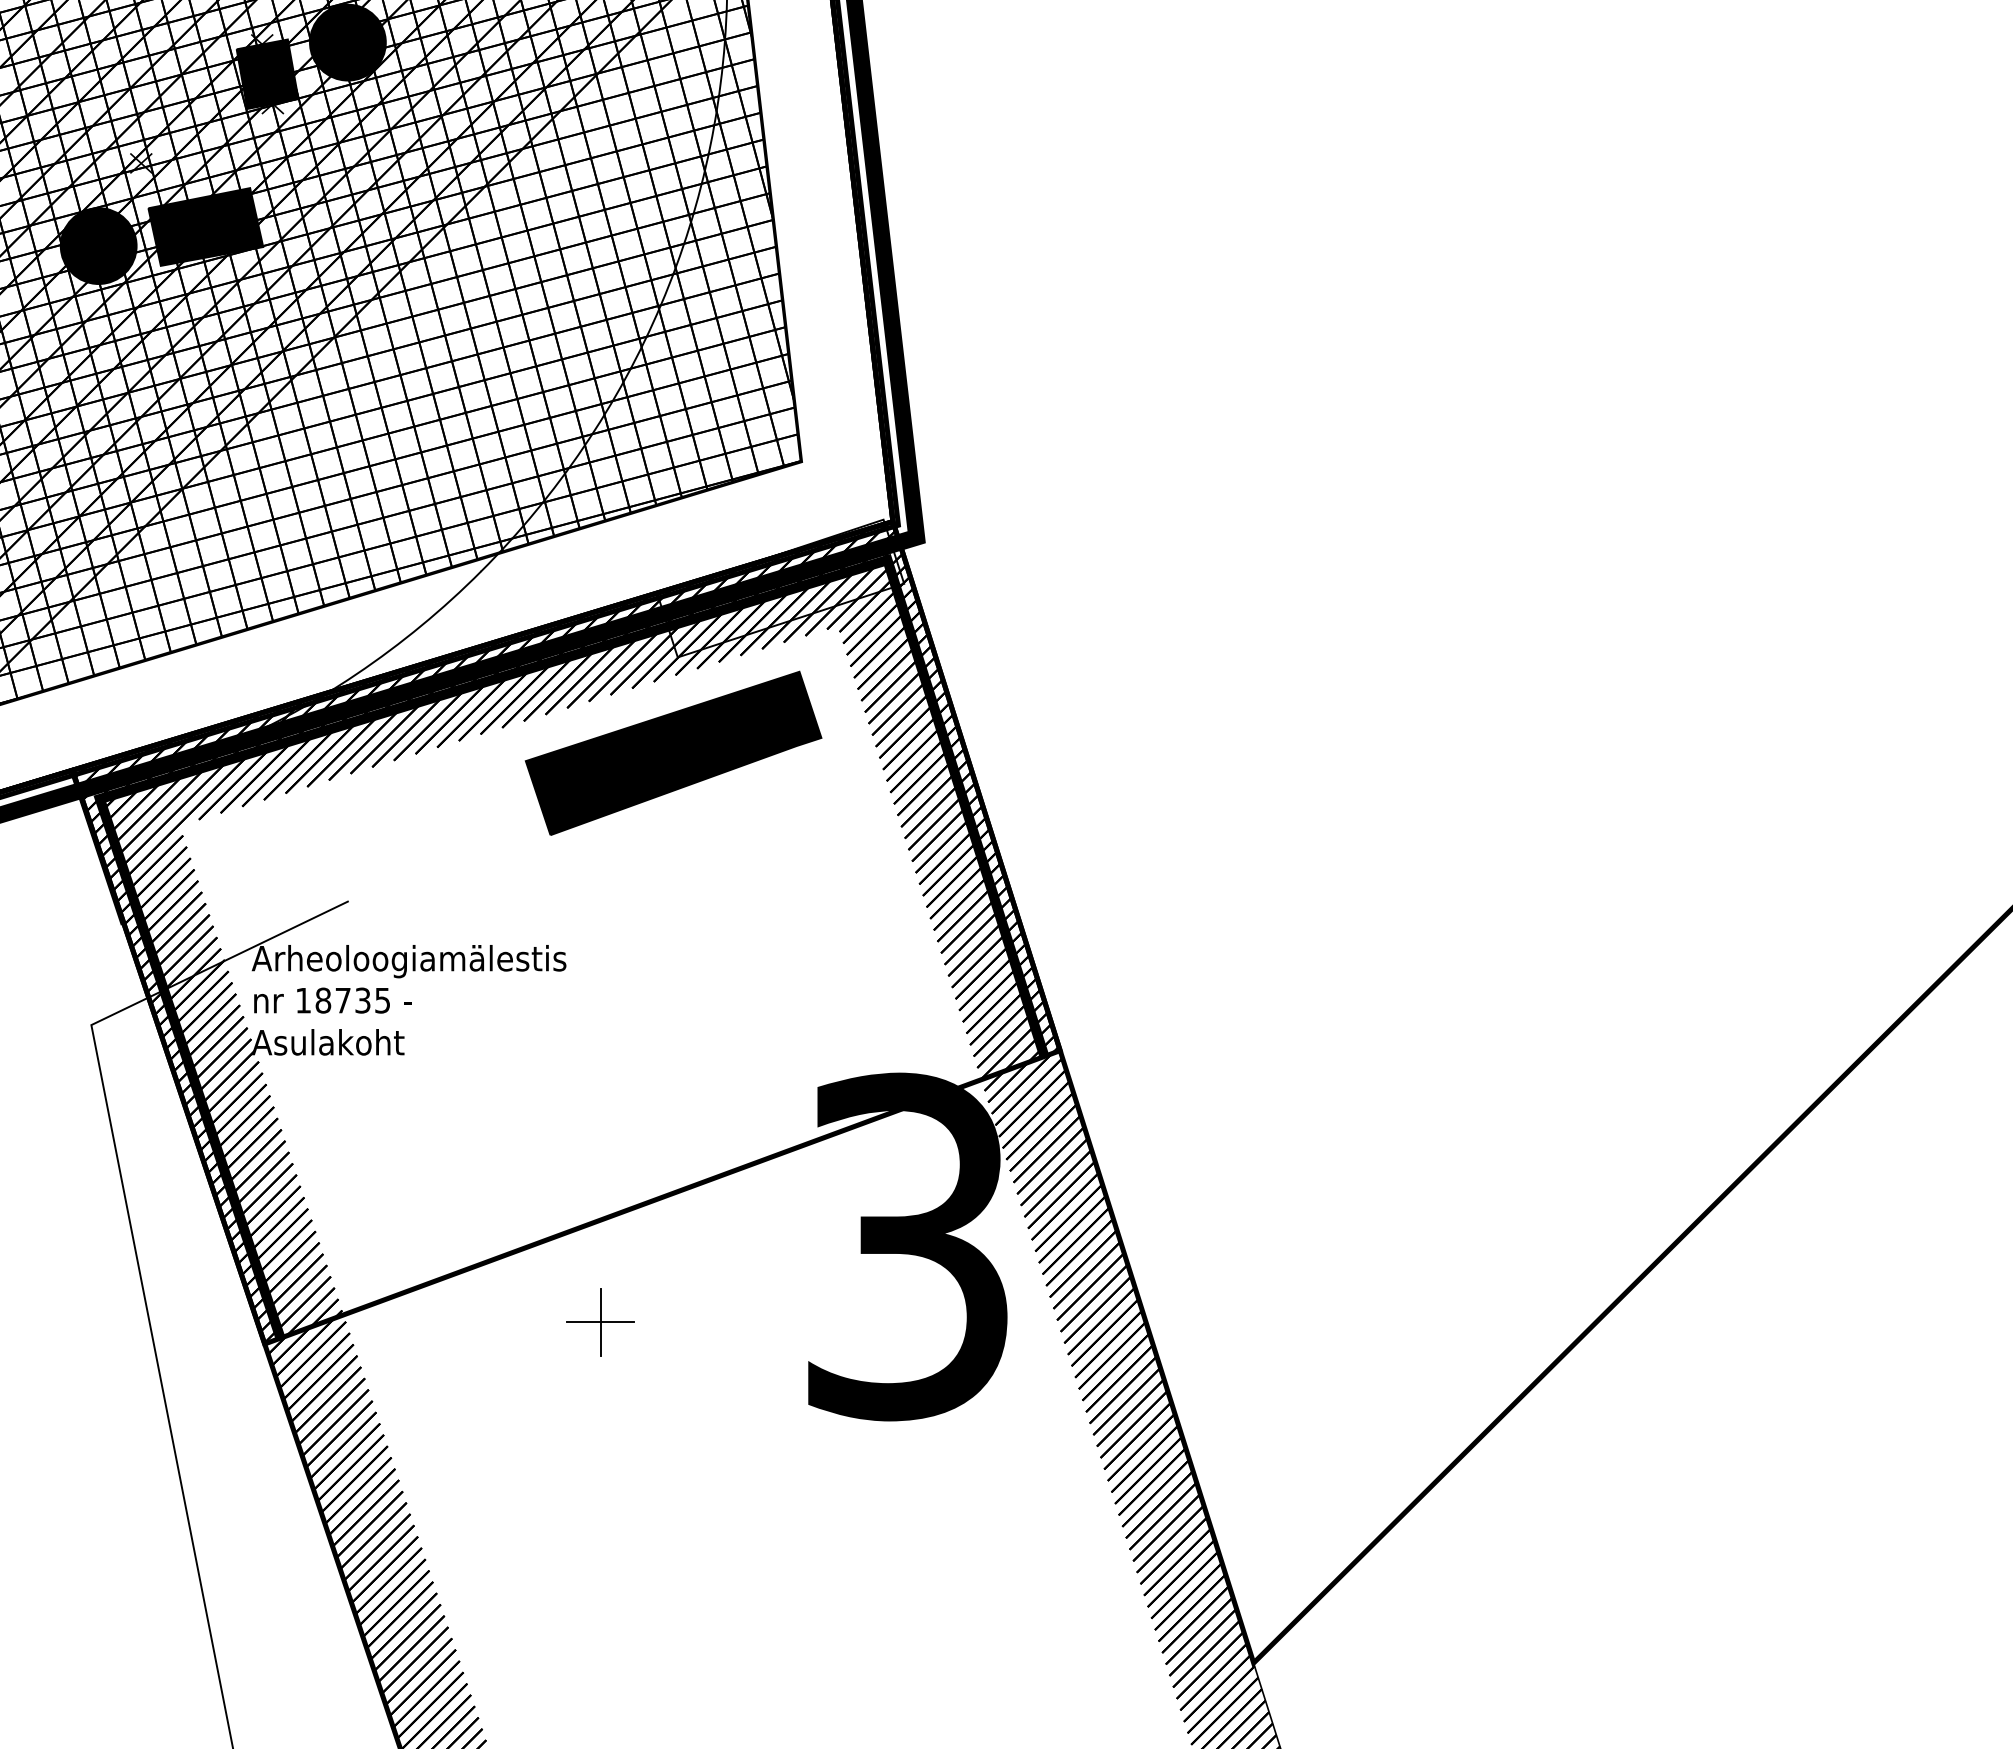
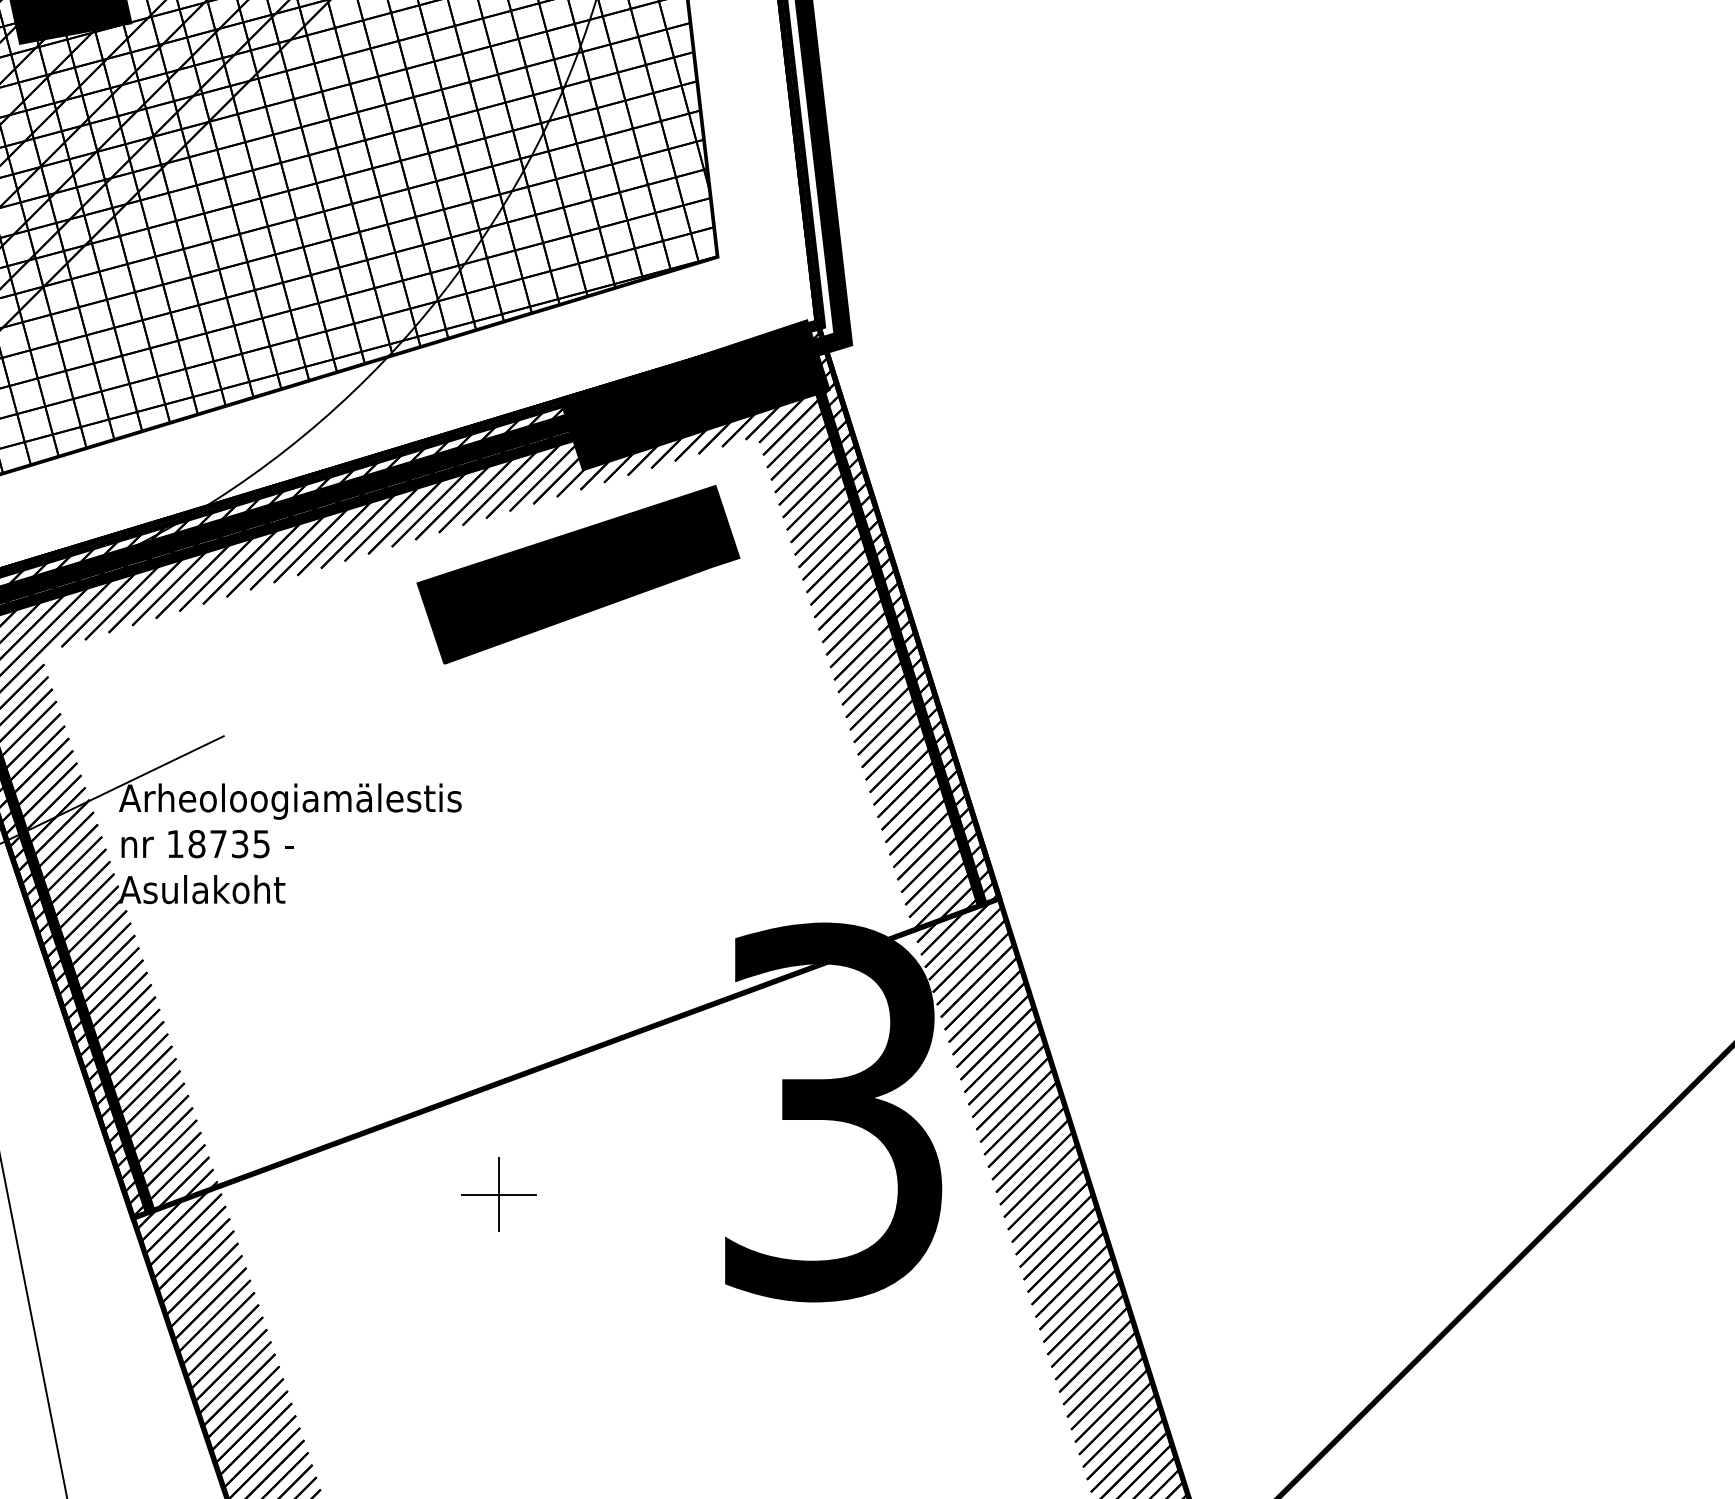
fill: (780, 588) -> (694, 395), added

